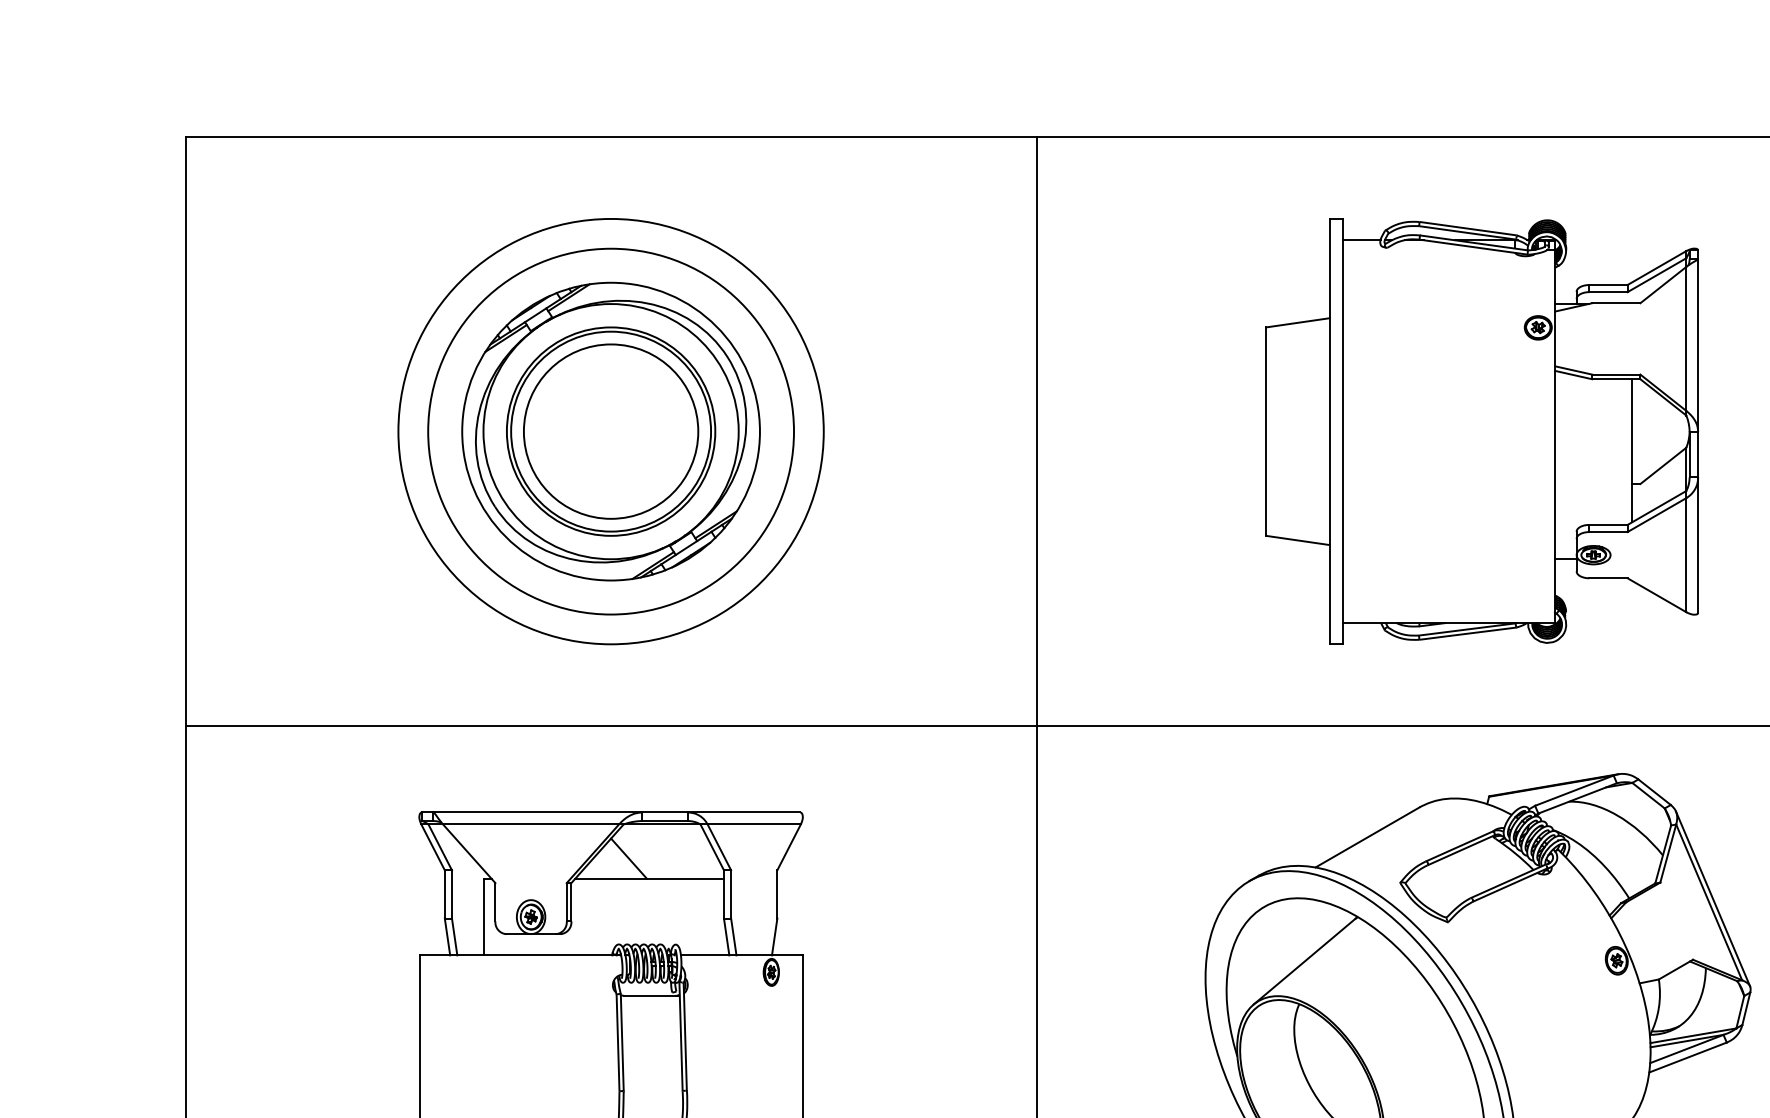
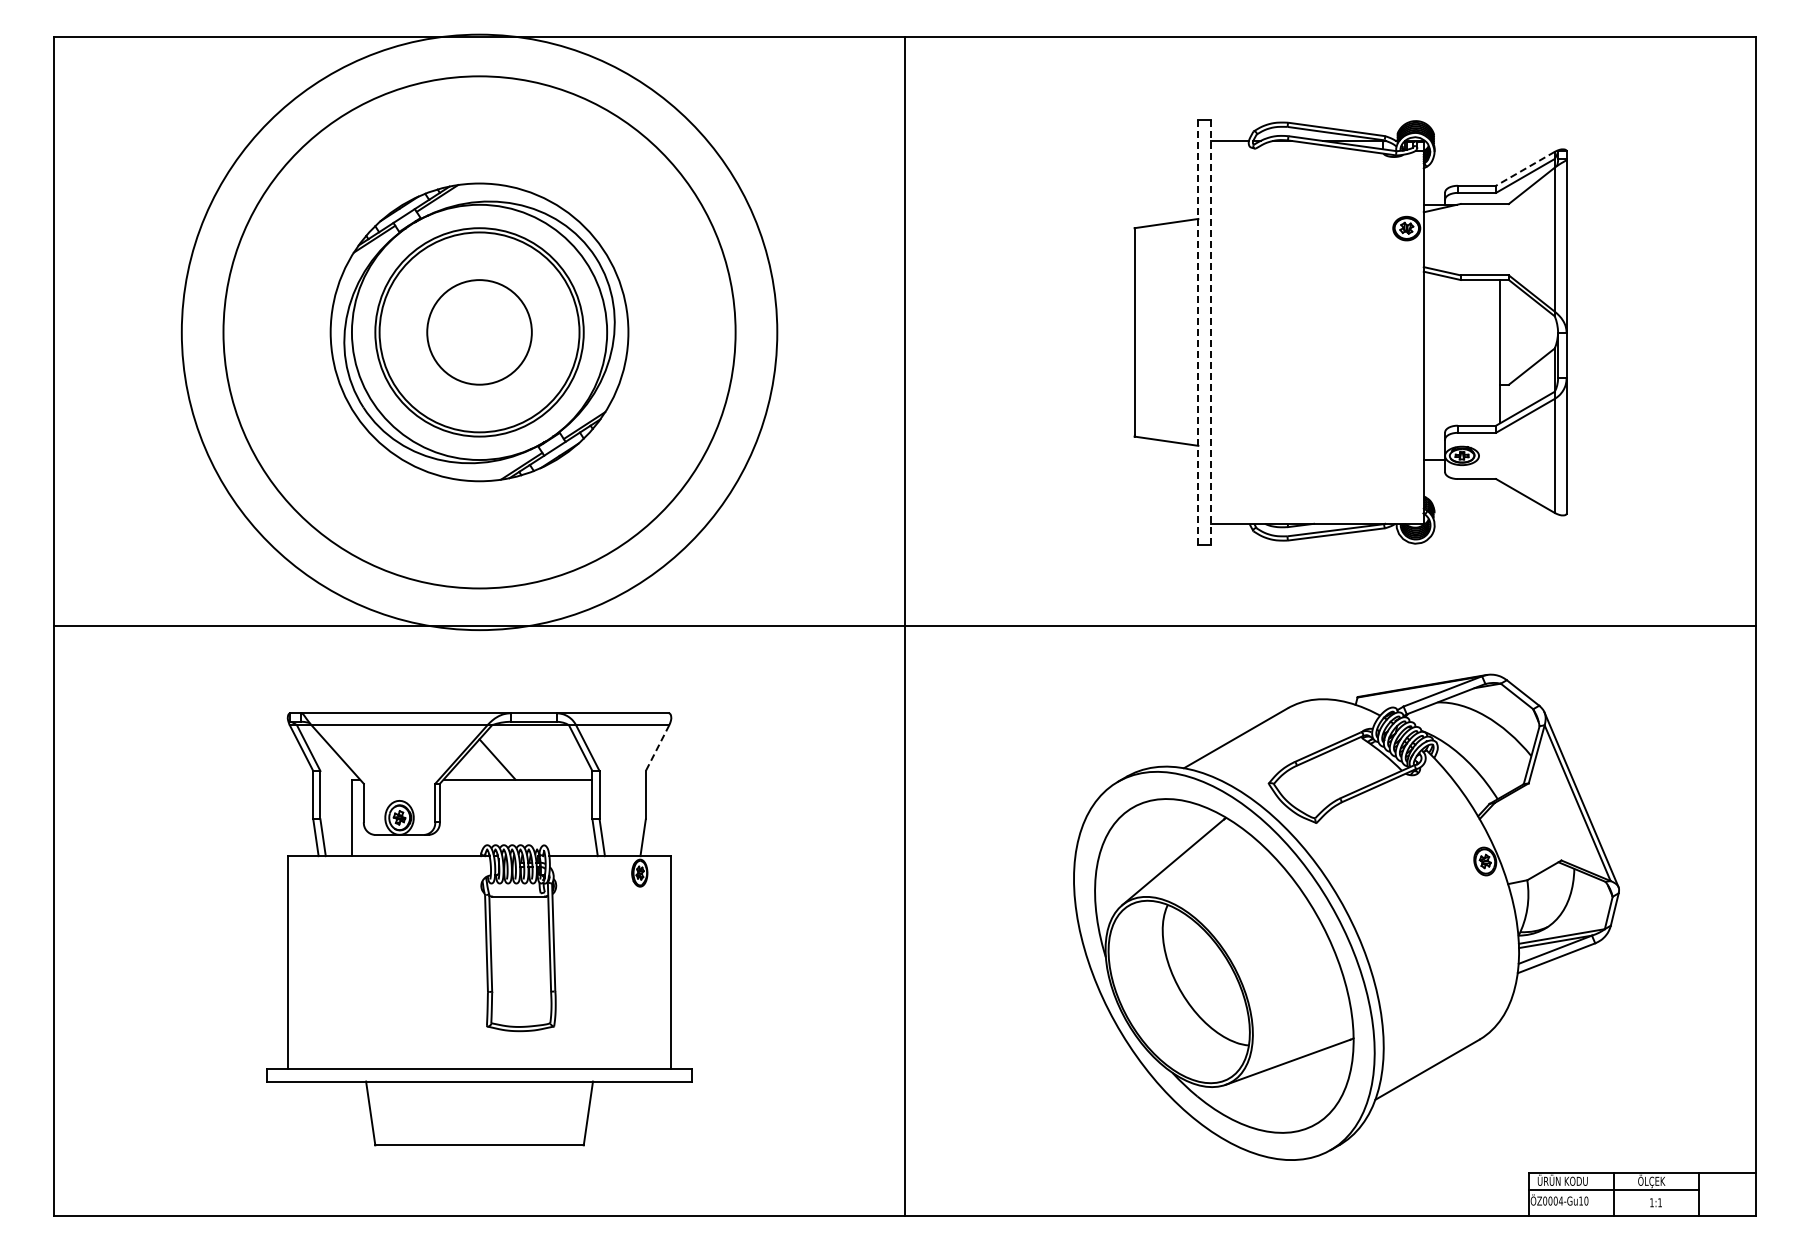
line: (1657, 267) -> (1525, 168), solid -> dashed
circle: (611, 431) -> (479, 332), size x0.6
circle: (611, 431) -> (479, 332), size x1.4
circle: (611, 431) -> (479, 332), size x1.4
line: (1330, 431) -> (1198, 332), solid -> dashed
line: (1343, 431) -> (1211, 332), solid -> dashed
line: (789, 847) -> (657, 748), solid -> dashed

